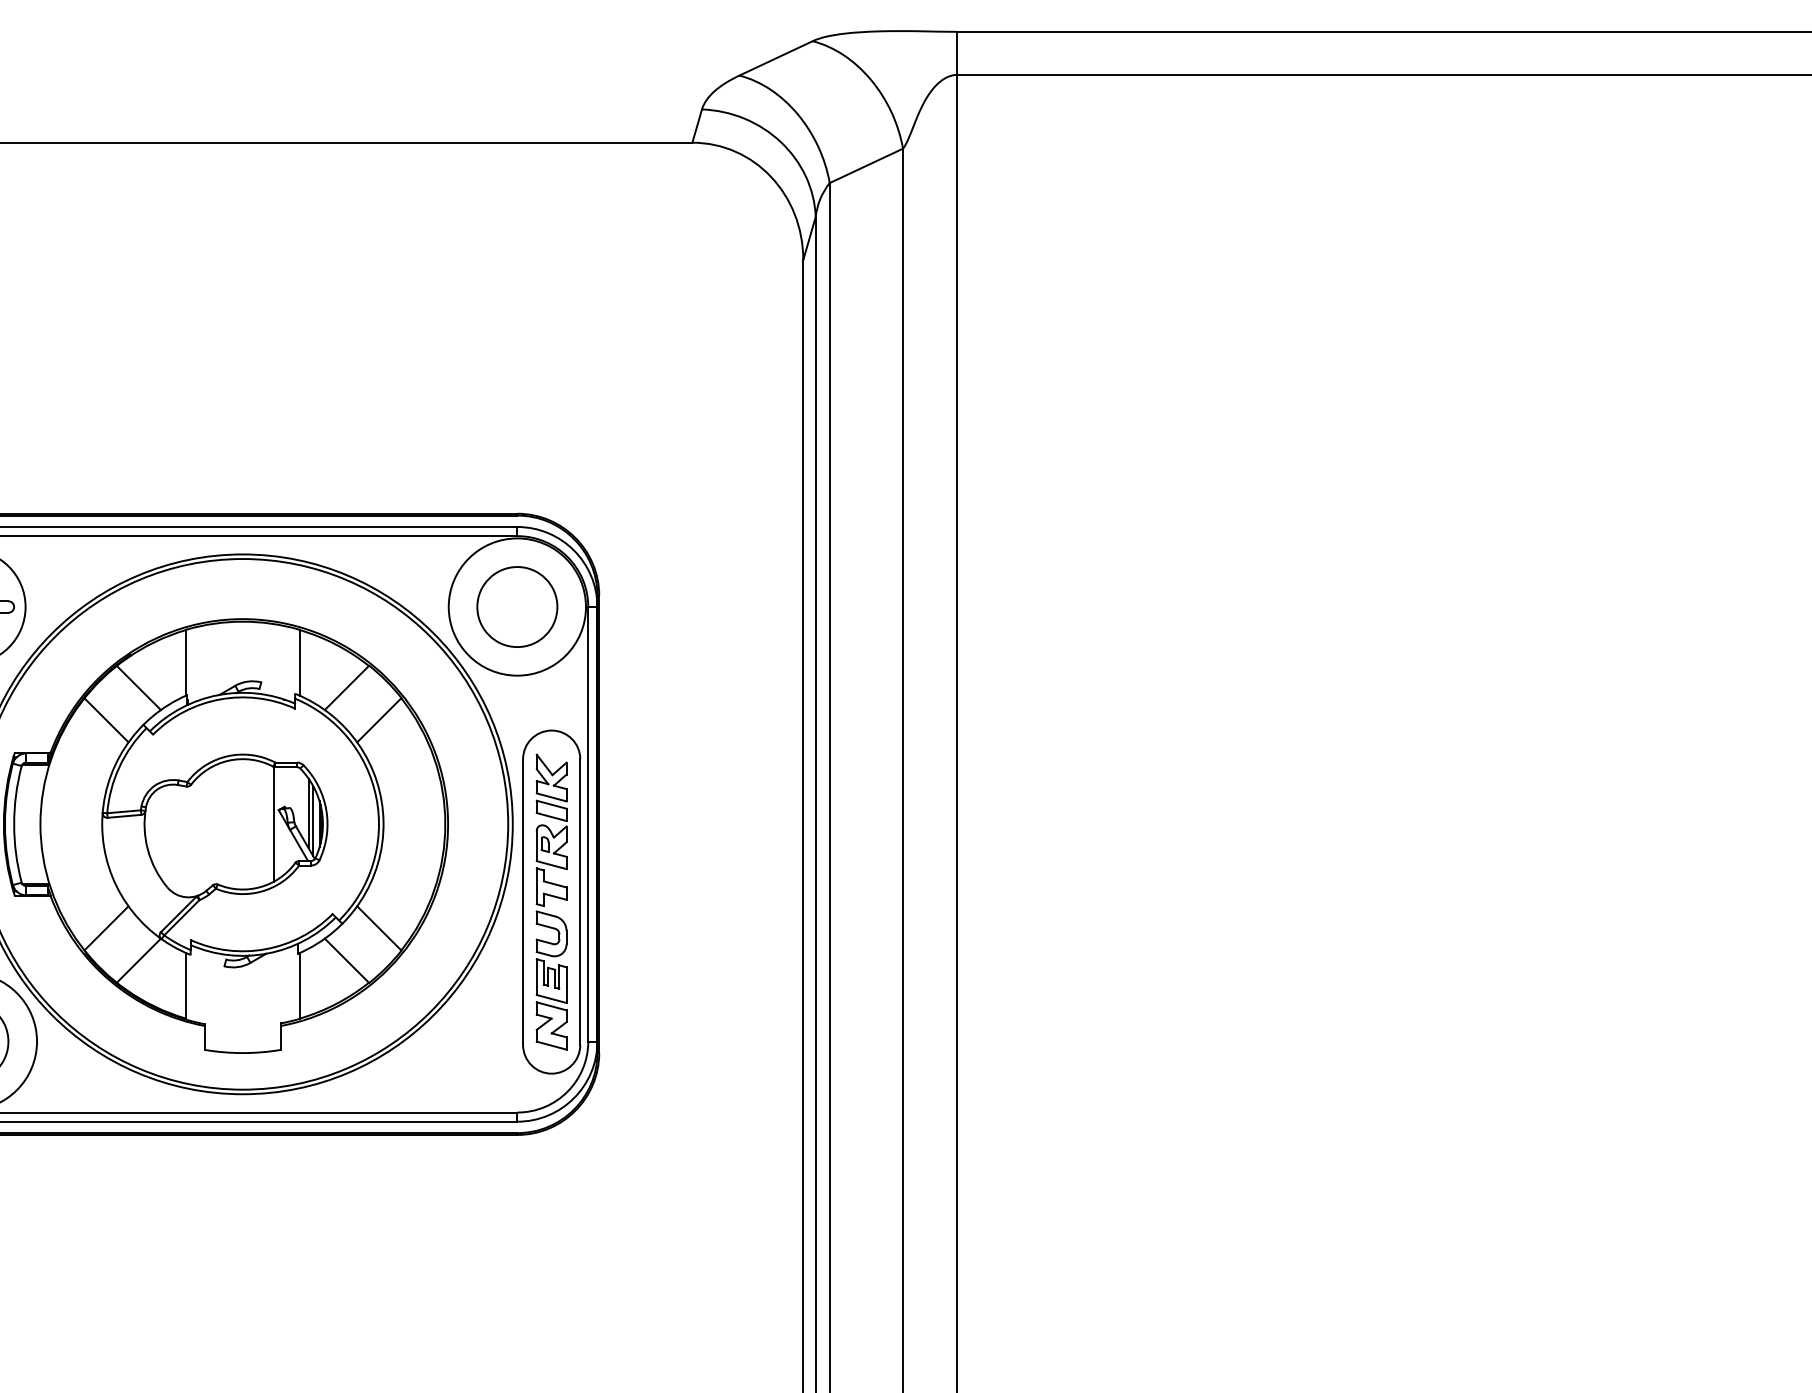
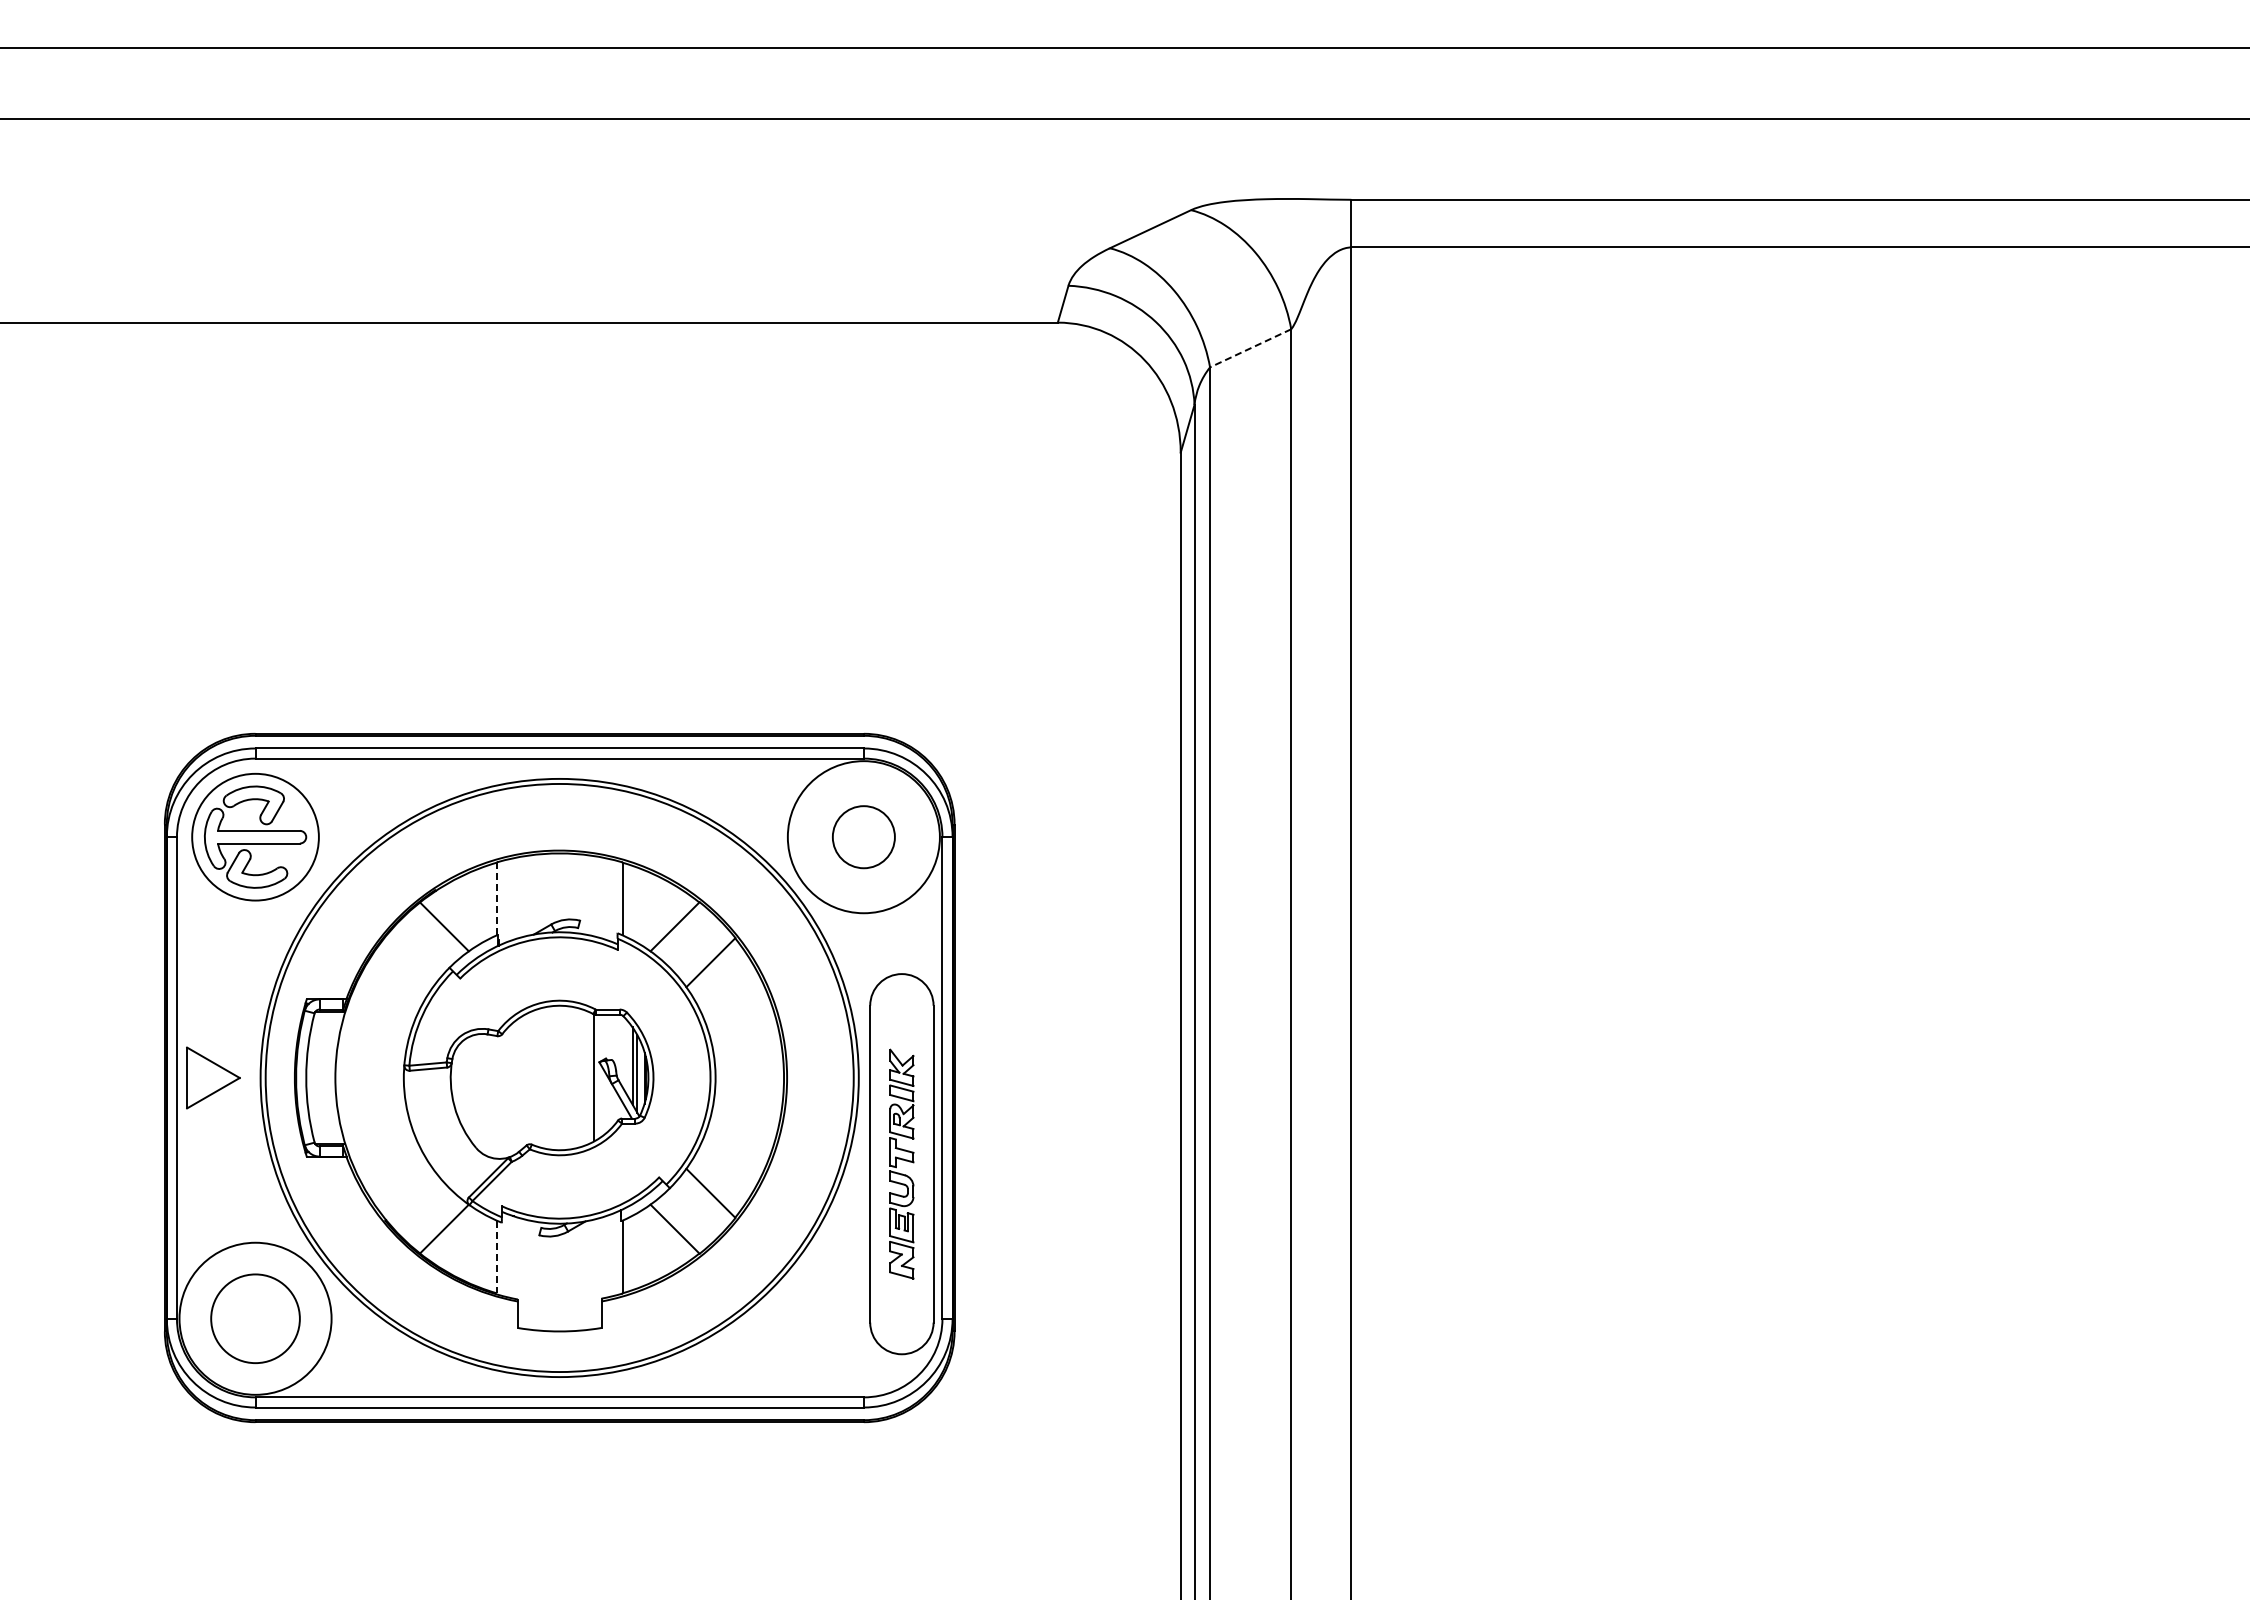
line: (866, 166) -> (1250, 348), solid -> dashed
circle: (517, 606) -> (863, 836), size x0.7
line: (185, 662) -> (496, 898), solid -> dashed
line: (106, 720) -> (408, 962), removed
part: (551, 901) -> (901, 1163), size x0.7
line: (106, 927) -> (408, 1192), removed
line: (185, 986) -> (496, 1257), solid -> dashed

